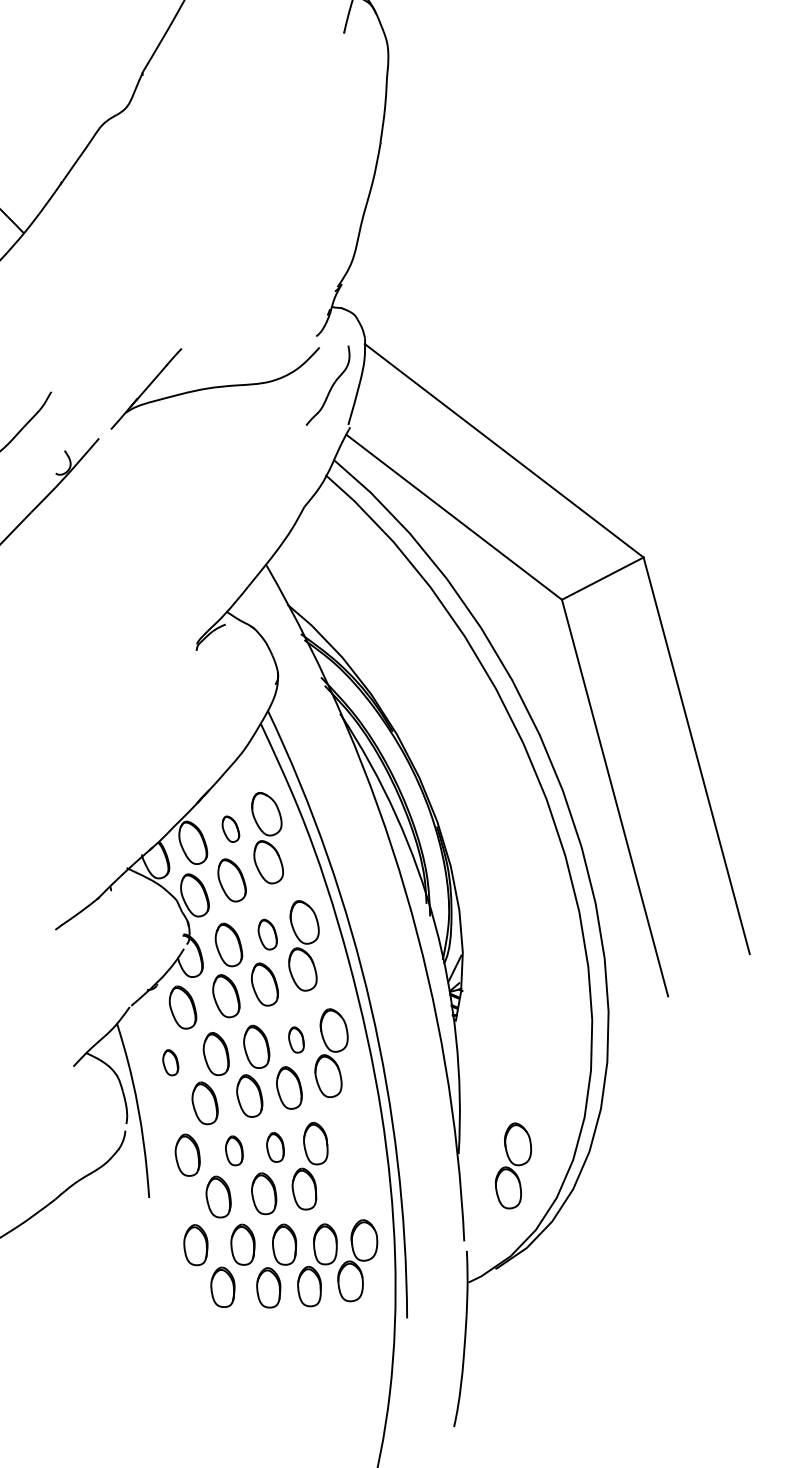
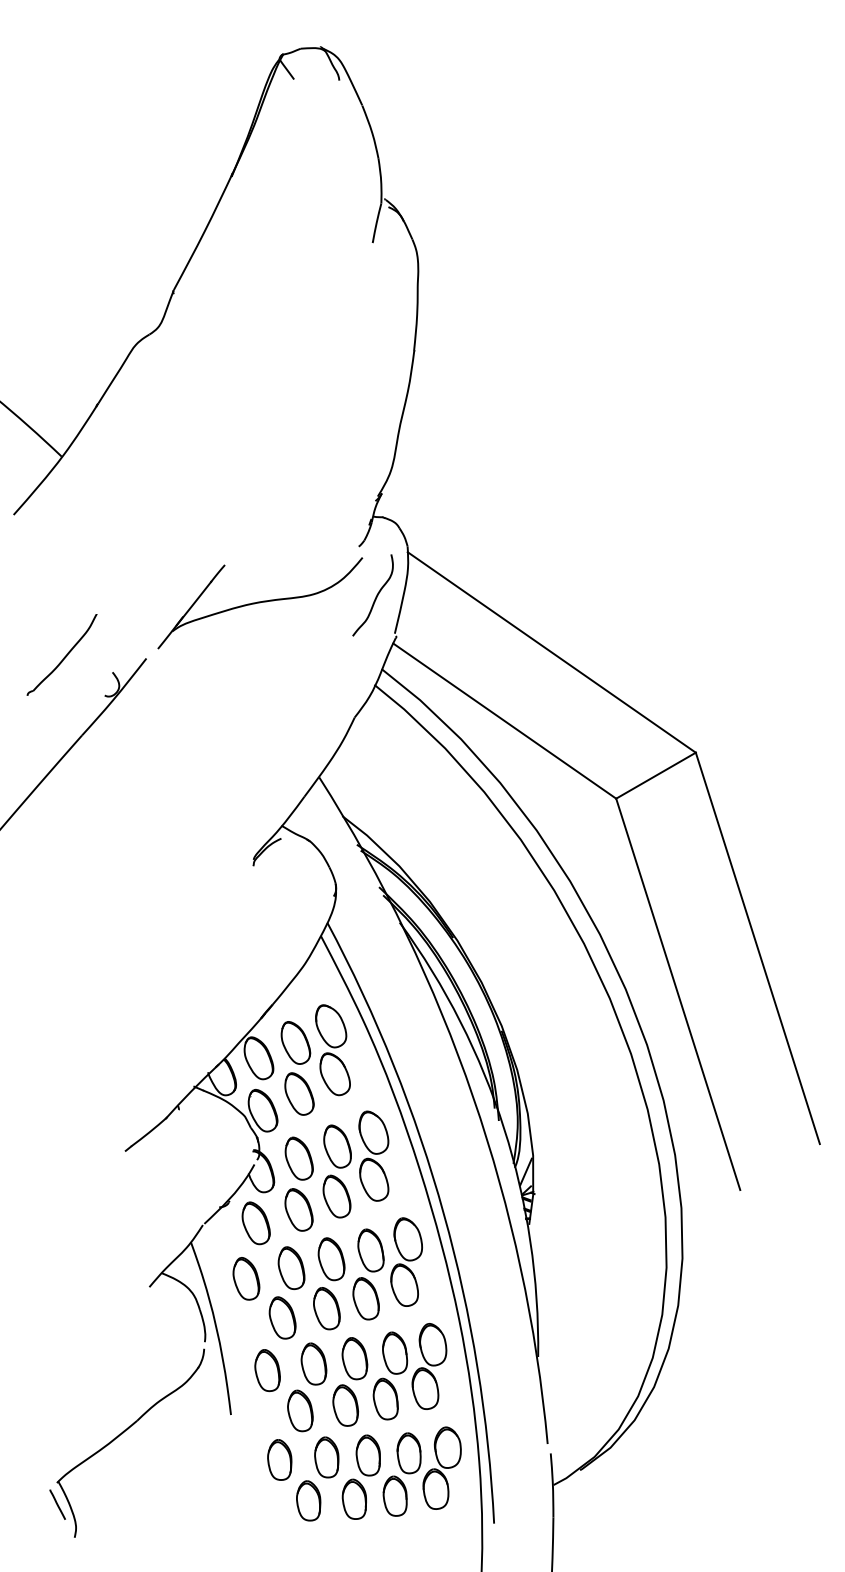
part: (230, 828) -> (295, 1042), size x1.67
part: (267, 934) -> (337, 1146), size x1.43
part: (296, 1040) -> (370, 1250), size x1.67
part: (170, 1062) -> (246, 1278), size x1.67
part: (275, 1147) -> (354, 1358), size x1.43
part: (233, 1150) -> (313, 1363), size x1.43
part: (513, 1165) -> (429, 1366), moved

